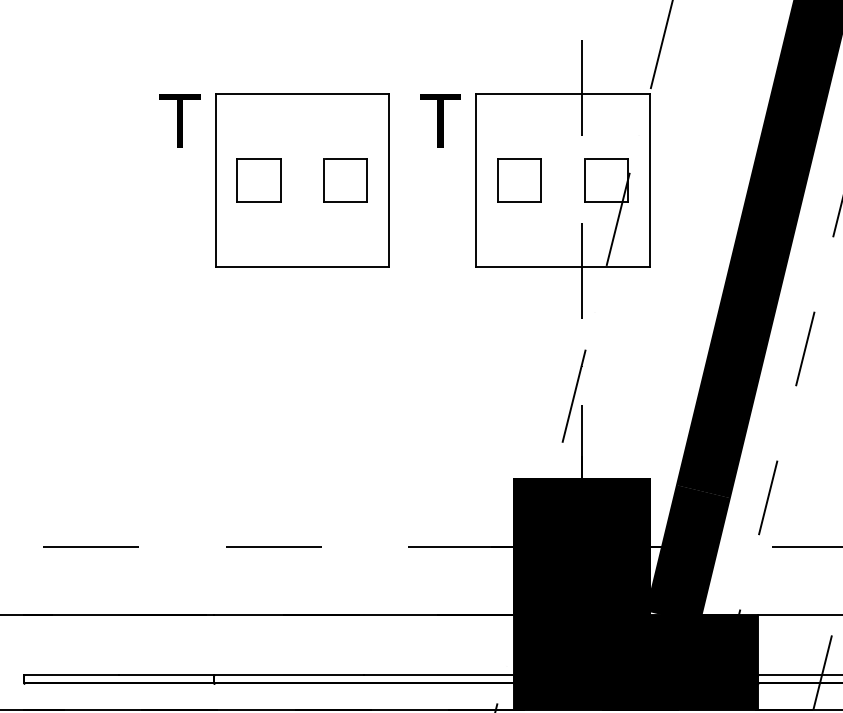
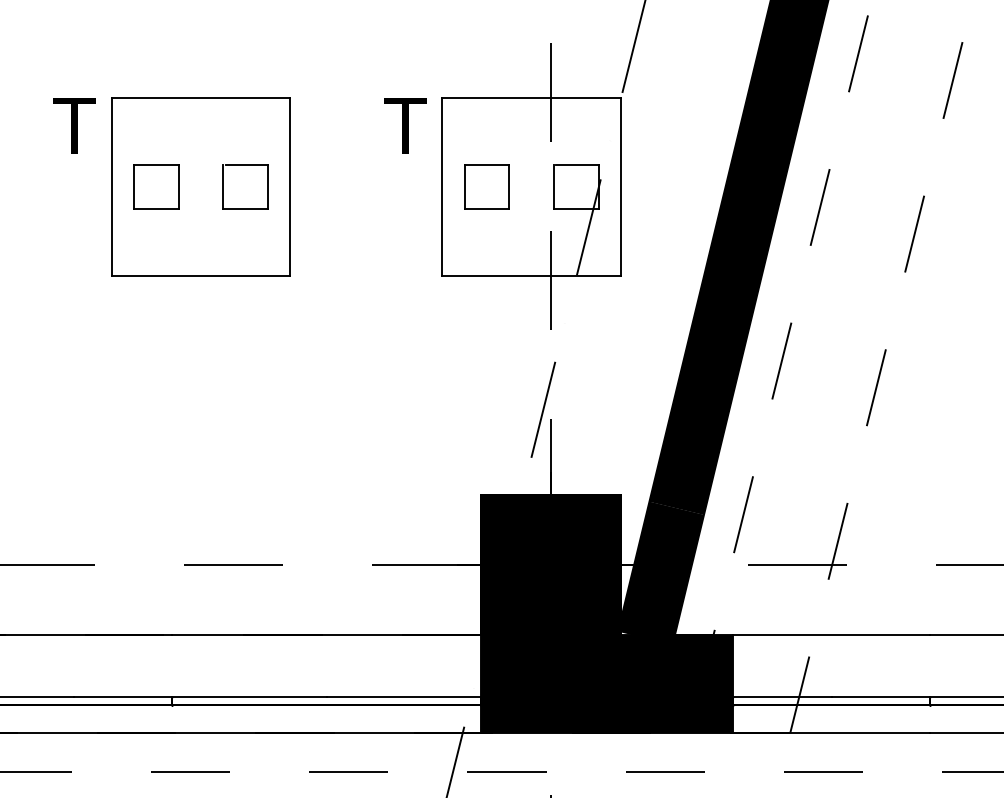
part: (273, 179) -> (171, 186), moved

